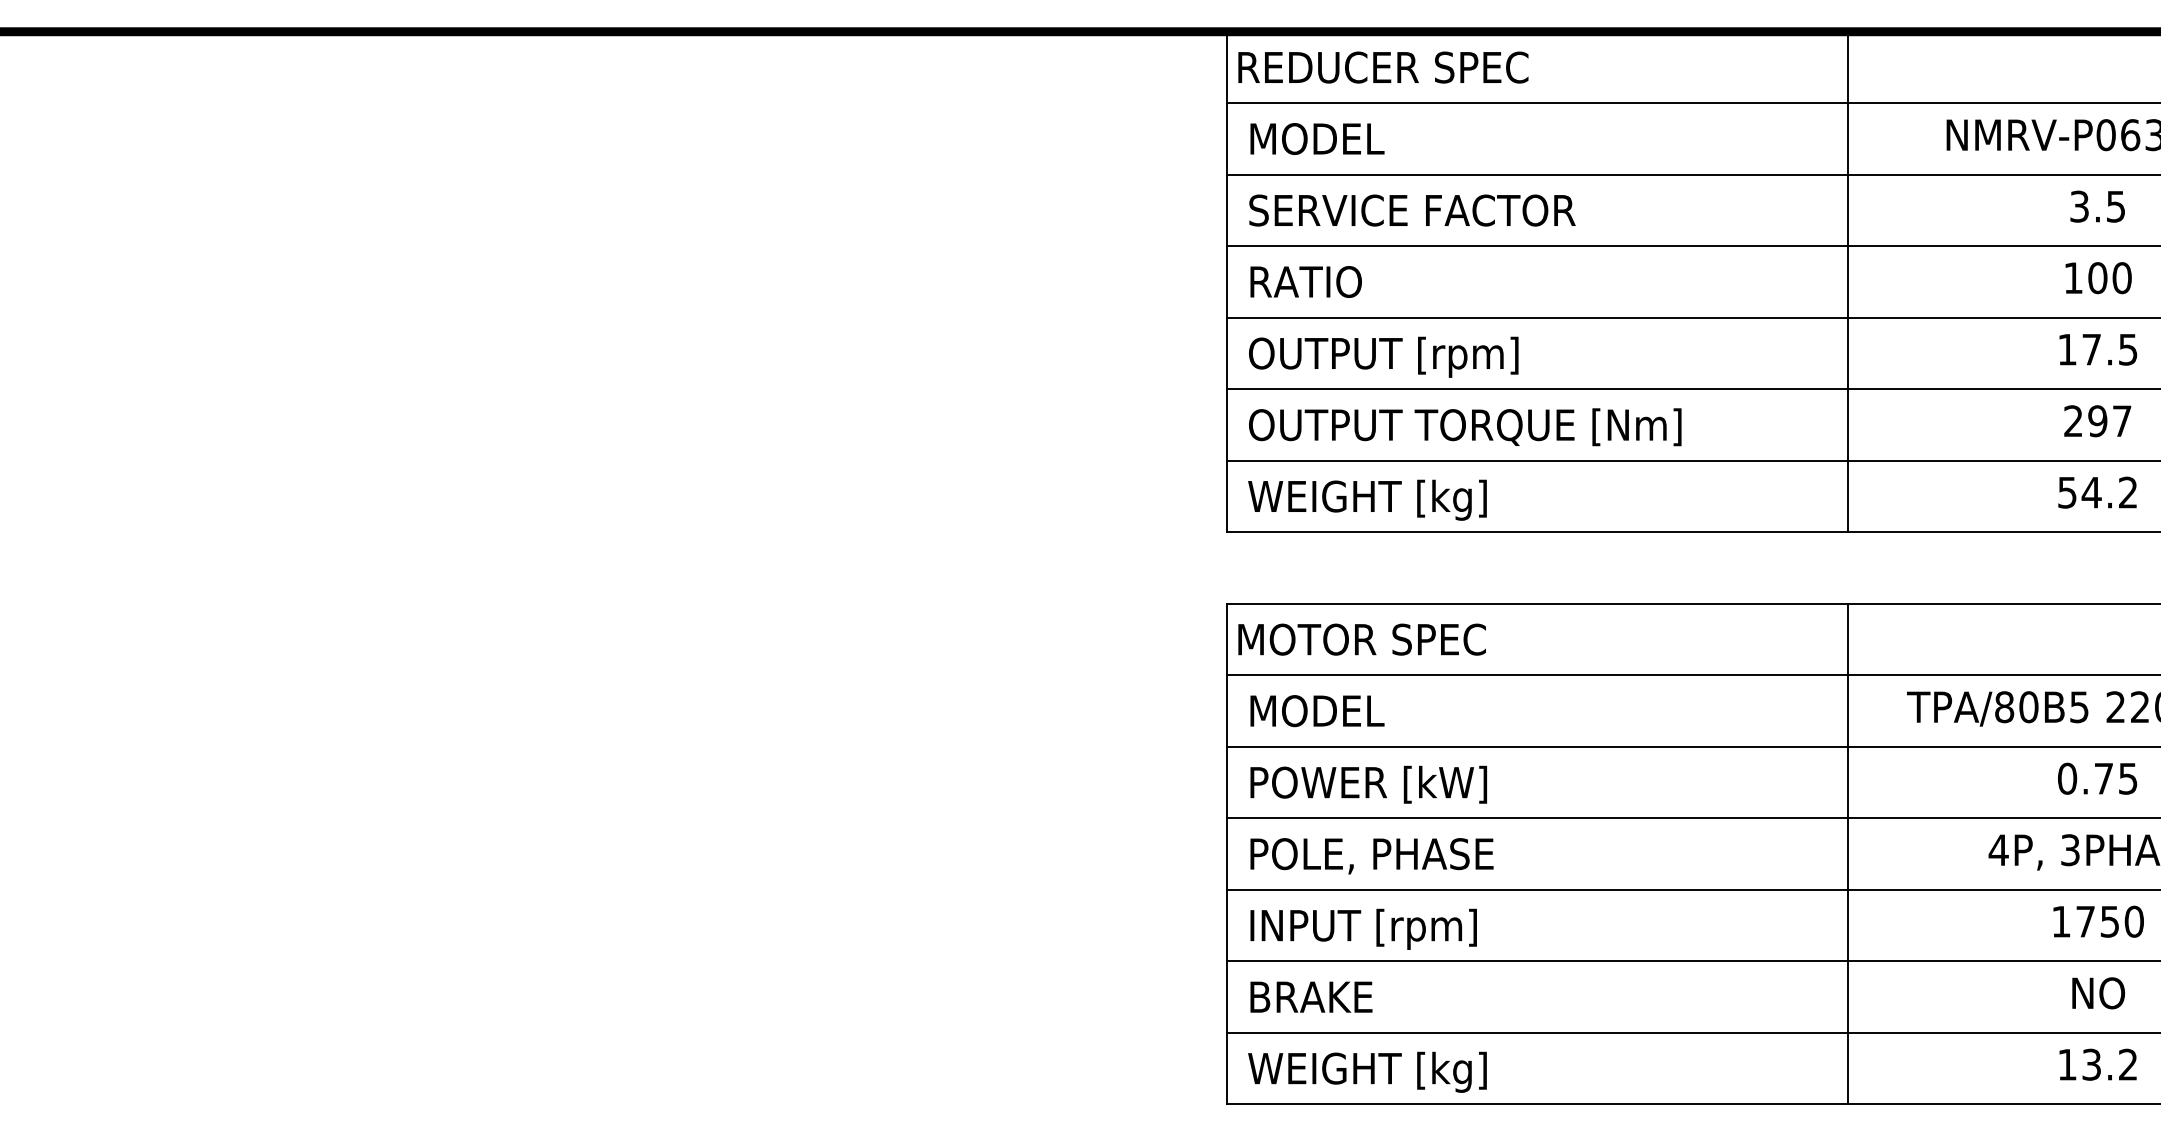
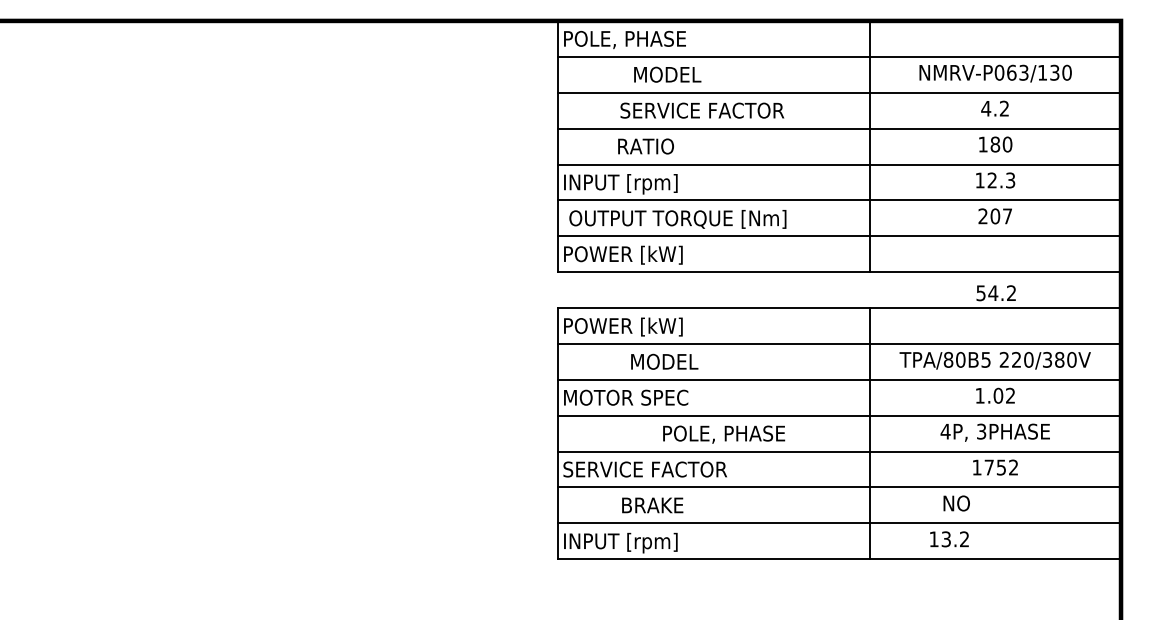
text: (1384, 68) -> (637, 39), REDUCER SPEC -> POLE, PHASE
text: (1317, 138) -> (667, 74), moved
text: (2096, 206) -> (994, 108), 3.5 -> 4.2
text: (1412, 210) -> (702, 110), moved
text: (2098, 277) -> (995, 144), 100 -> 180
text: (1305, 281) -> (645, 146), moved
text: (2110, 349) -> (1001, 180), 17.5 -> 12.3
text: (1378, 357) -> (634, 184), OUTPUT [rpm] -> INPUT [rpm]
text: (2096, 421) -> (994, 216), 297 -> 207
text: (2096, 493) -> (995, 293), moved
text: (1362, 499) -> (626, 255), WEIGHT [kg] -> POWER [kW]
text: (1362, 640) -> (626, 326), MOTOR SPEC -> POWER [kW]
text: (1317, 710) -> (664, 361), moved
text: (2096, 778) -> (994, 395), 0.75 -> 1.02
text: (1362, 784) -> (626, 398), POWER [kW] -> MOTOR SPEC
text: (1372, 855) -> (724, 434), moved
text: (2133, 921) -> (1013, 467), 1750 -> 1752
text: (1398, 929) -> (644, 471), INPUT [rpm] -> SERVICE FACTOR
text: (2098, 993) -> (956, 503), moved
text: (1311, 997) -> (652, 505), moved
text: (2098, 1065) -> (949, 539), moved
text: (1362, 1071) -> (626, 542), WEIGHT [kg] -> INPUT [rpm]

